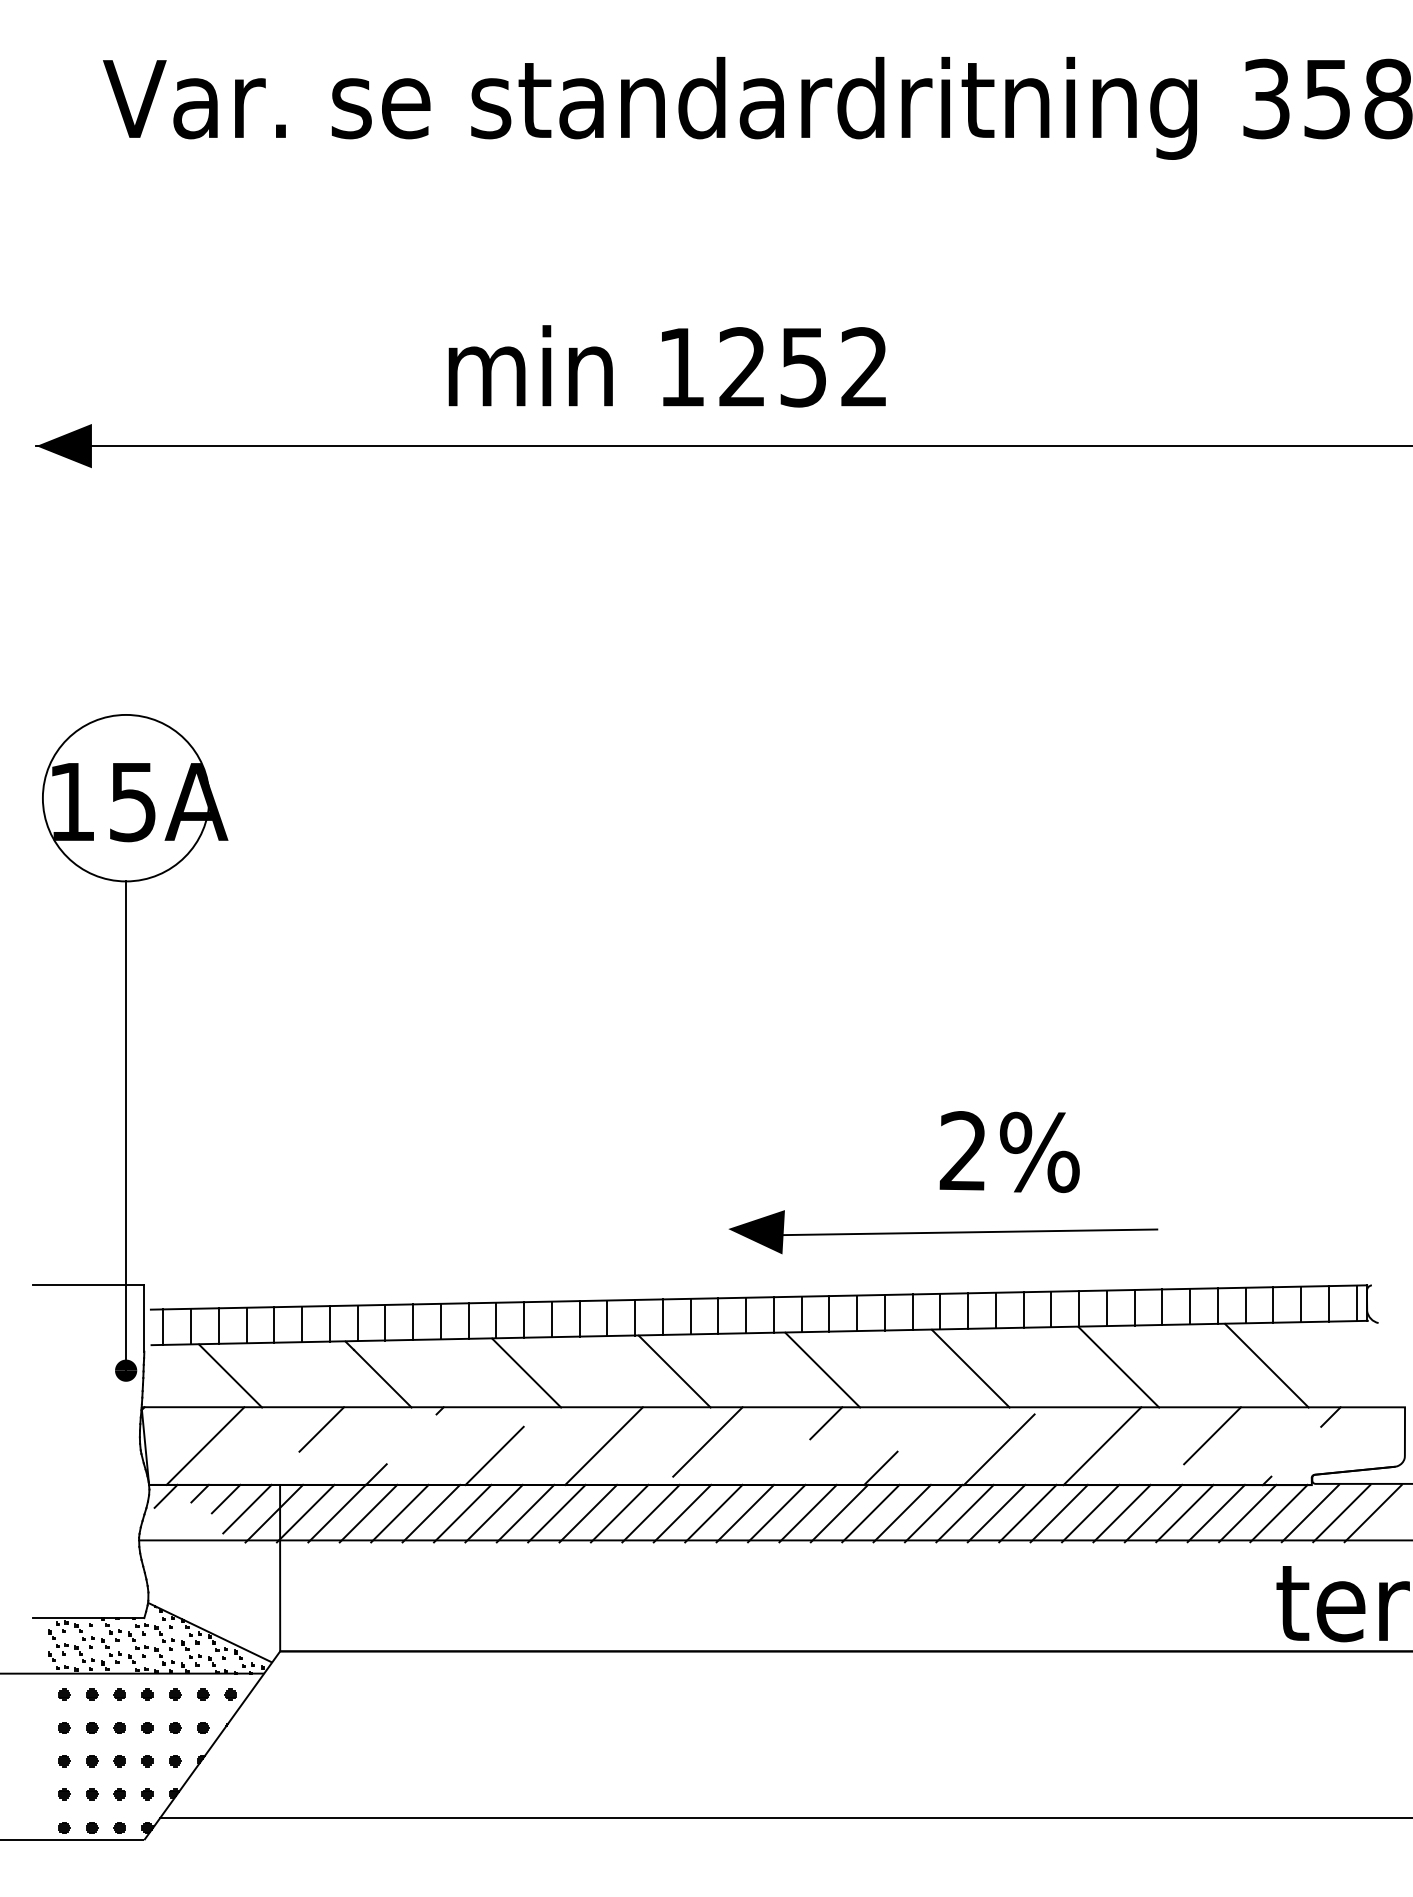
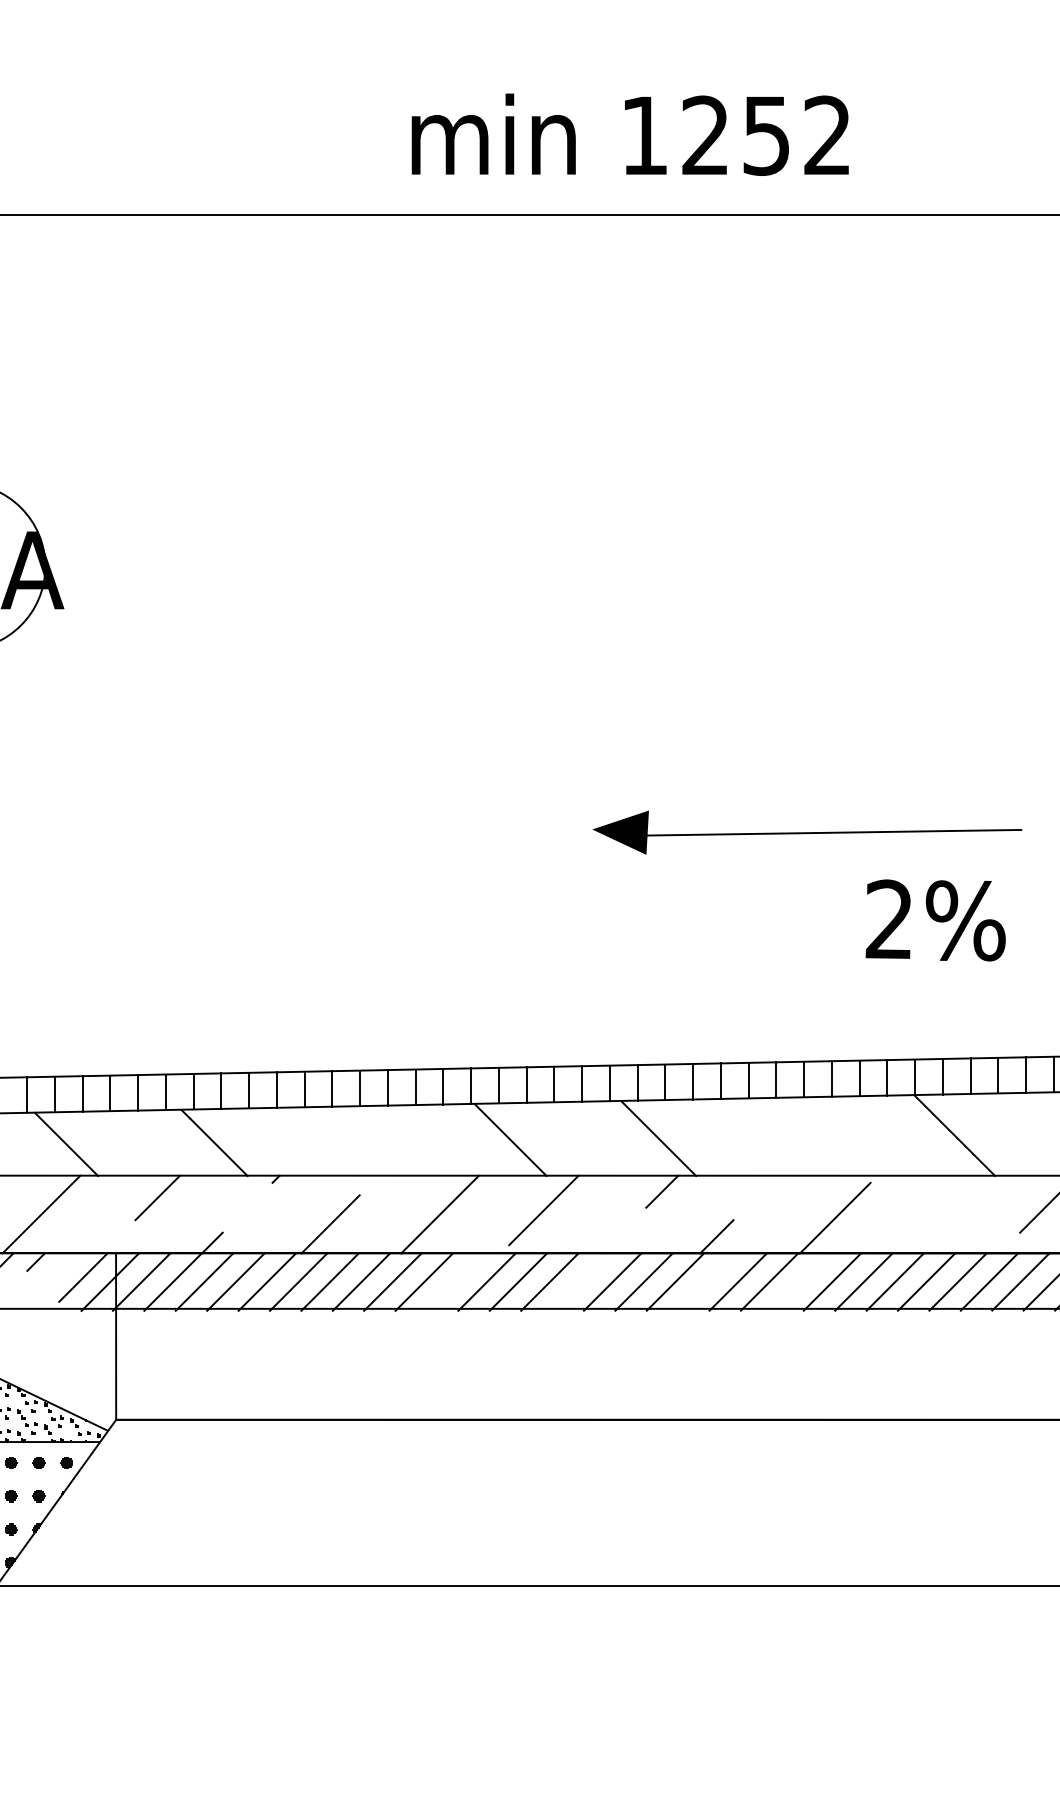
text: (666, 366) -> (629, 134), moved
text: (1009, 1151) -> (935, 919), moved
part: (943, 1232) -> (807, 832), moved
line: (970, 1368) -> (806, 1136), removed
line: (526, 1372) -> (362, 1140), removed
line: (1102, 1446) -> (938, 1214), removed
line: (225, 1498) -> (61, 1266), removed
line: (619, 1513) -> (455, 1281), removed
line: (745, 1513) -> (581, 1281), removed
line: (870, 1513) -> (706, 1281), removed
line: (964, 1513) -> (800, 1281), removed

